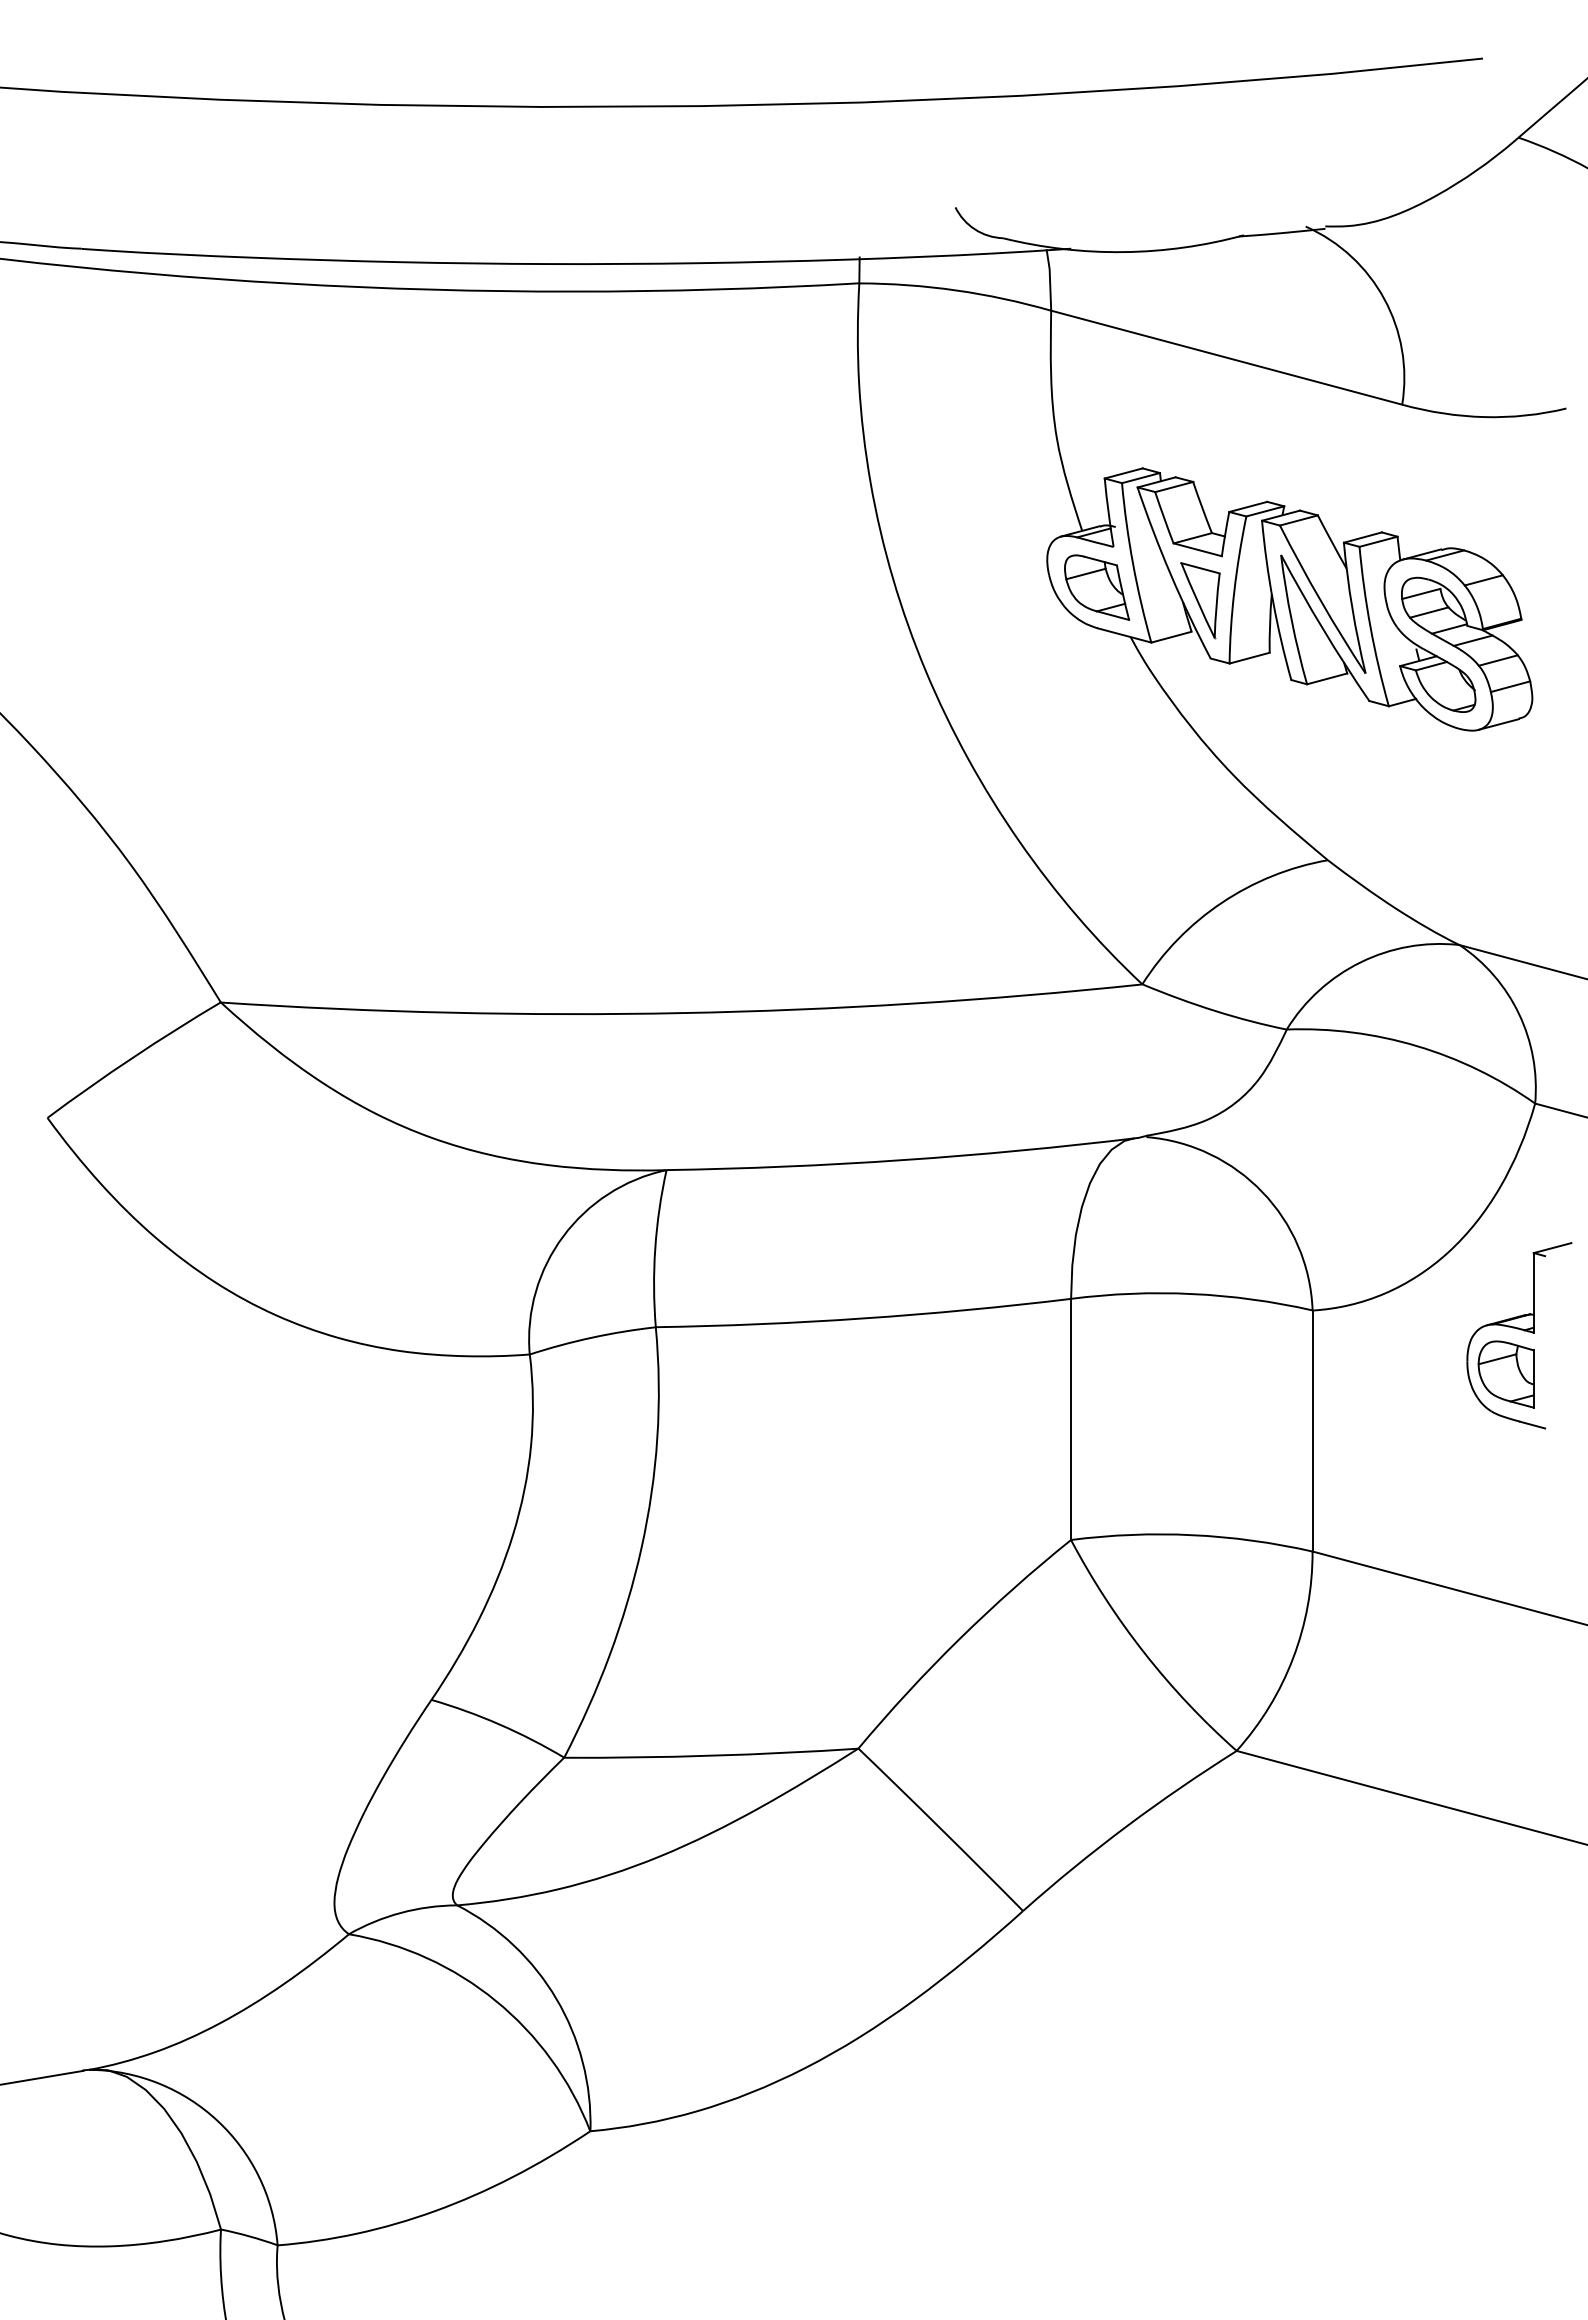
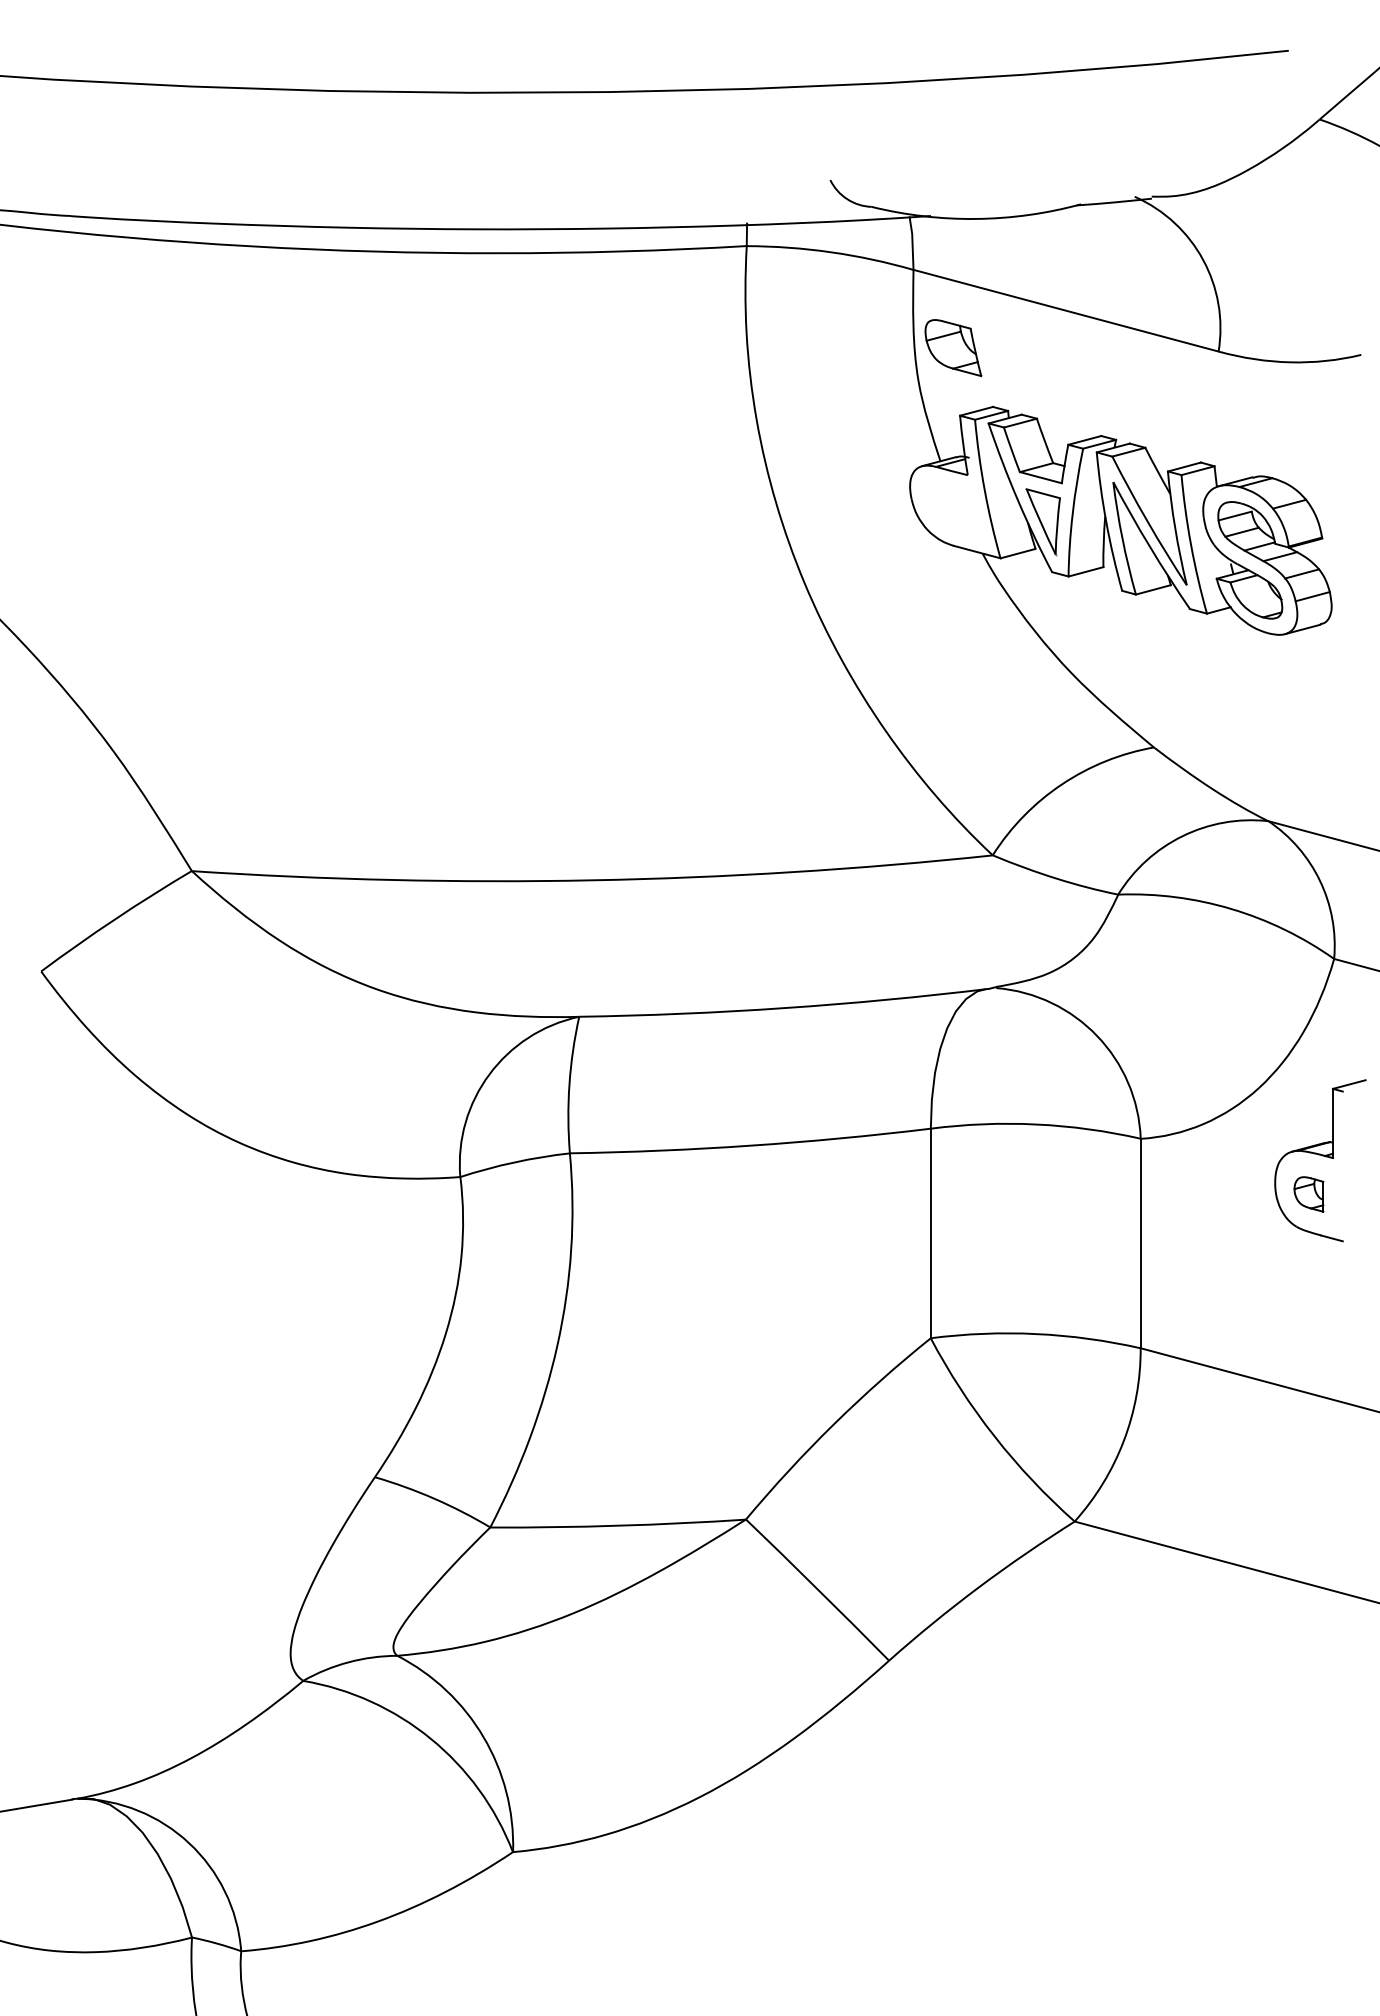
part: (1097, 587) -> (953, 347), moved
part: (1505, 1374) -> (1308, 1194), size x0.6

